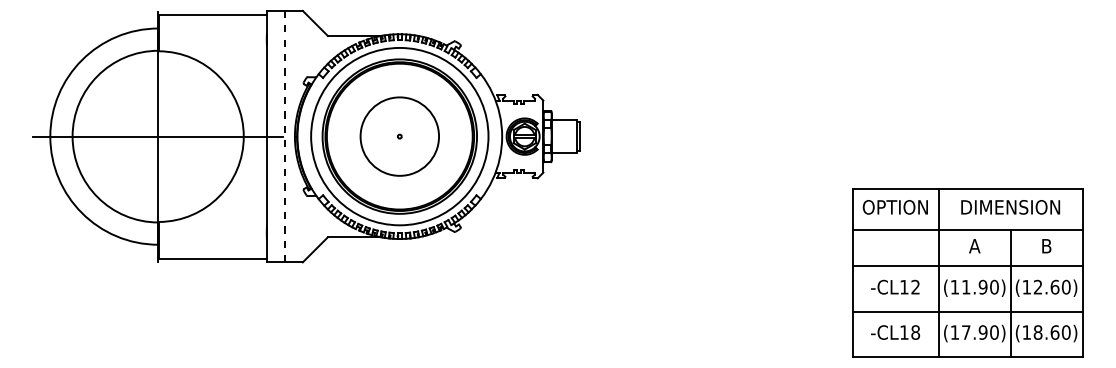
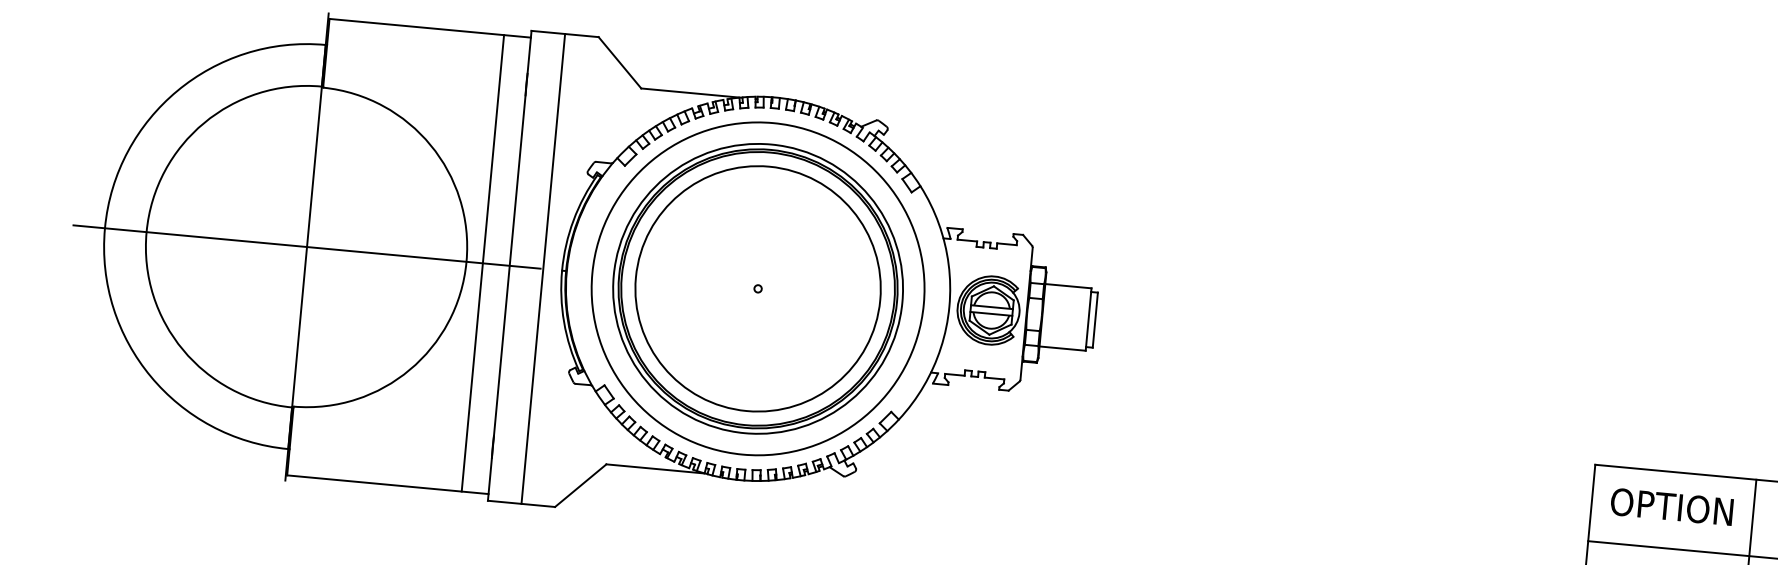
line: (252, 136) -> (482, 263), added
line: (284, 136) -> (542, 268), dashed -> solid
circle: (399, 136) -> (757, 288), size x1.67

